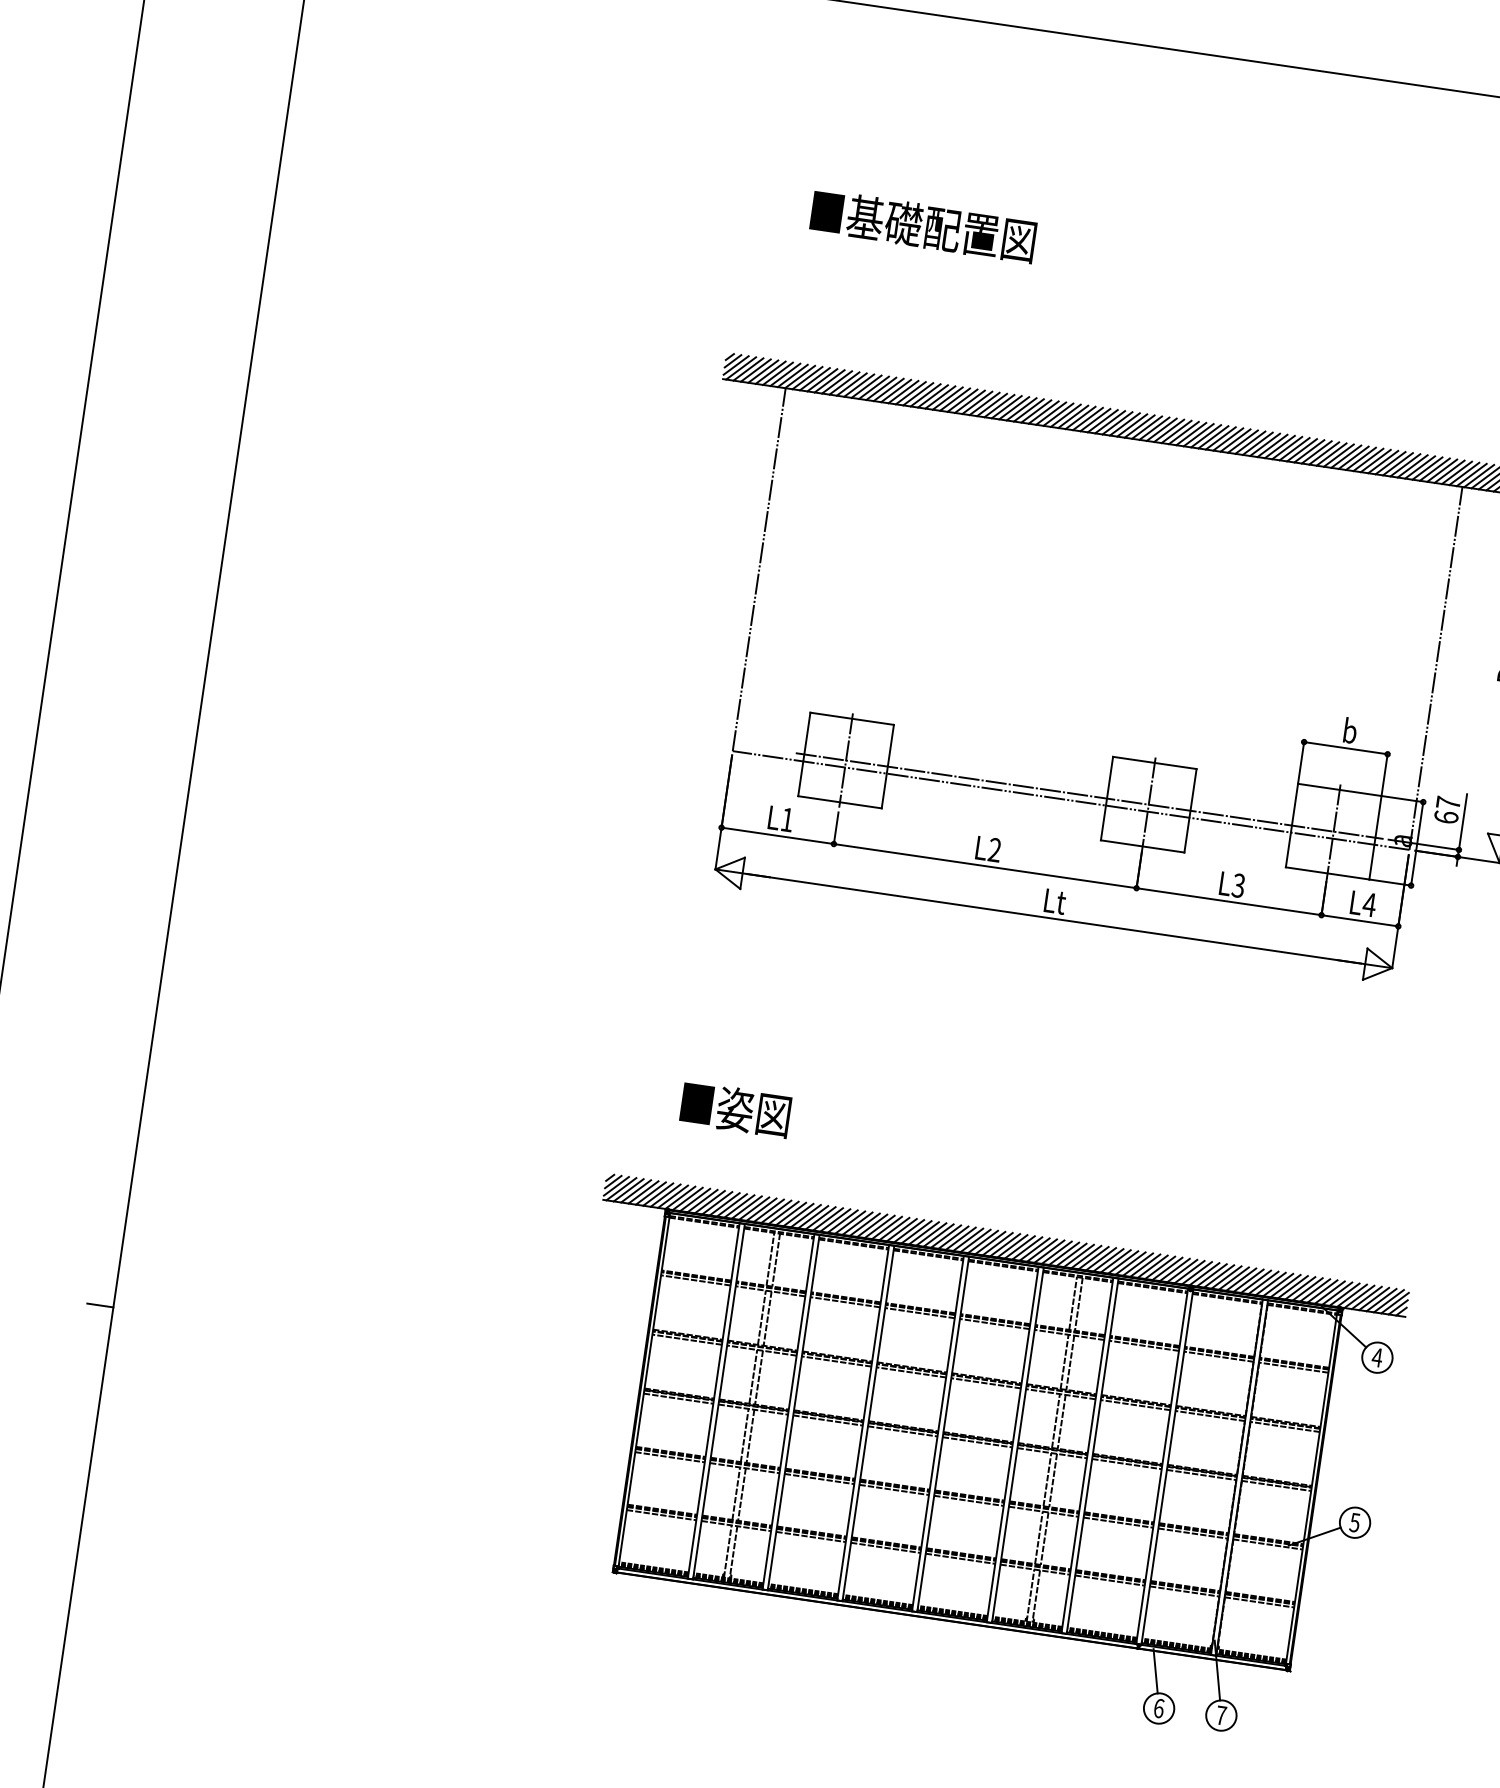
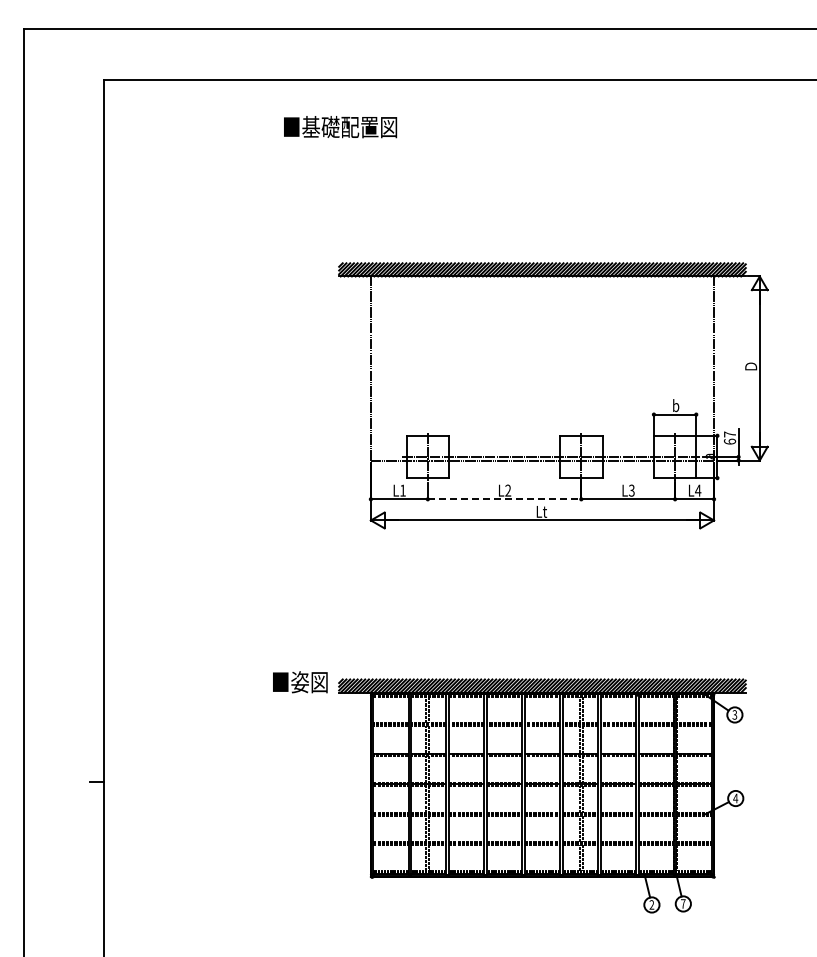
text: (923, 227) -> (340, 127), moved
line: (985, 866) -> (504, 499), solid -> dashed
text: (735, 1110) -> (300, 682), moved
text: (1376, 1356) -> (734, 714), 4 -> 3
text: (1354, 1522) -> (735, 798), 5 -> 4
text: (1158, 1707) -> (651, 904), 6 -> 2

